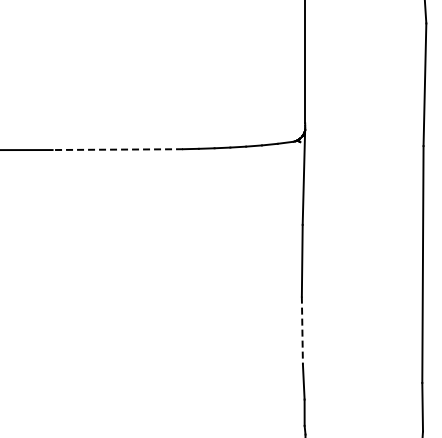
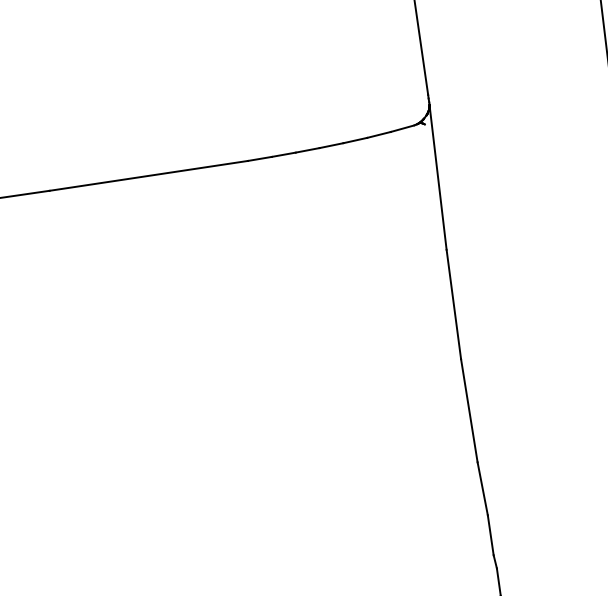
line: (117, 149) -> (148, 175), dashed -> solid
line: (302, 330) -> (469, 410), dashed -> solid

